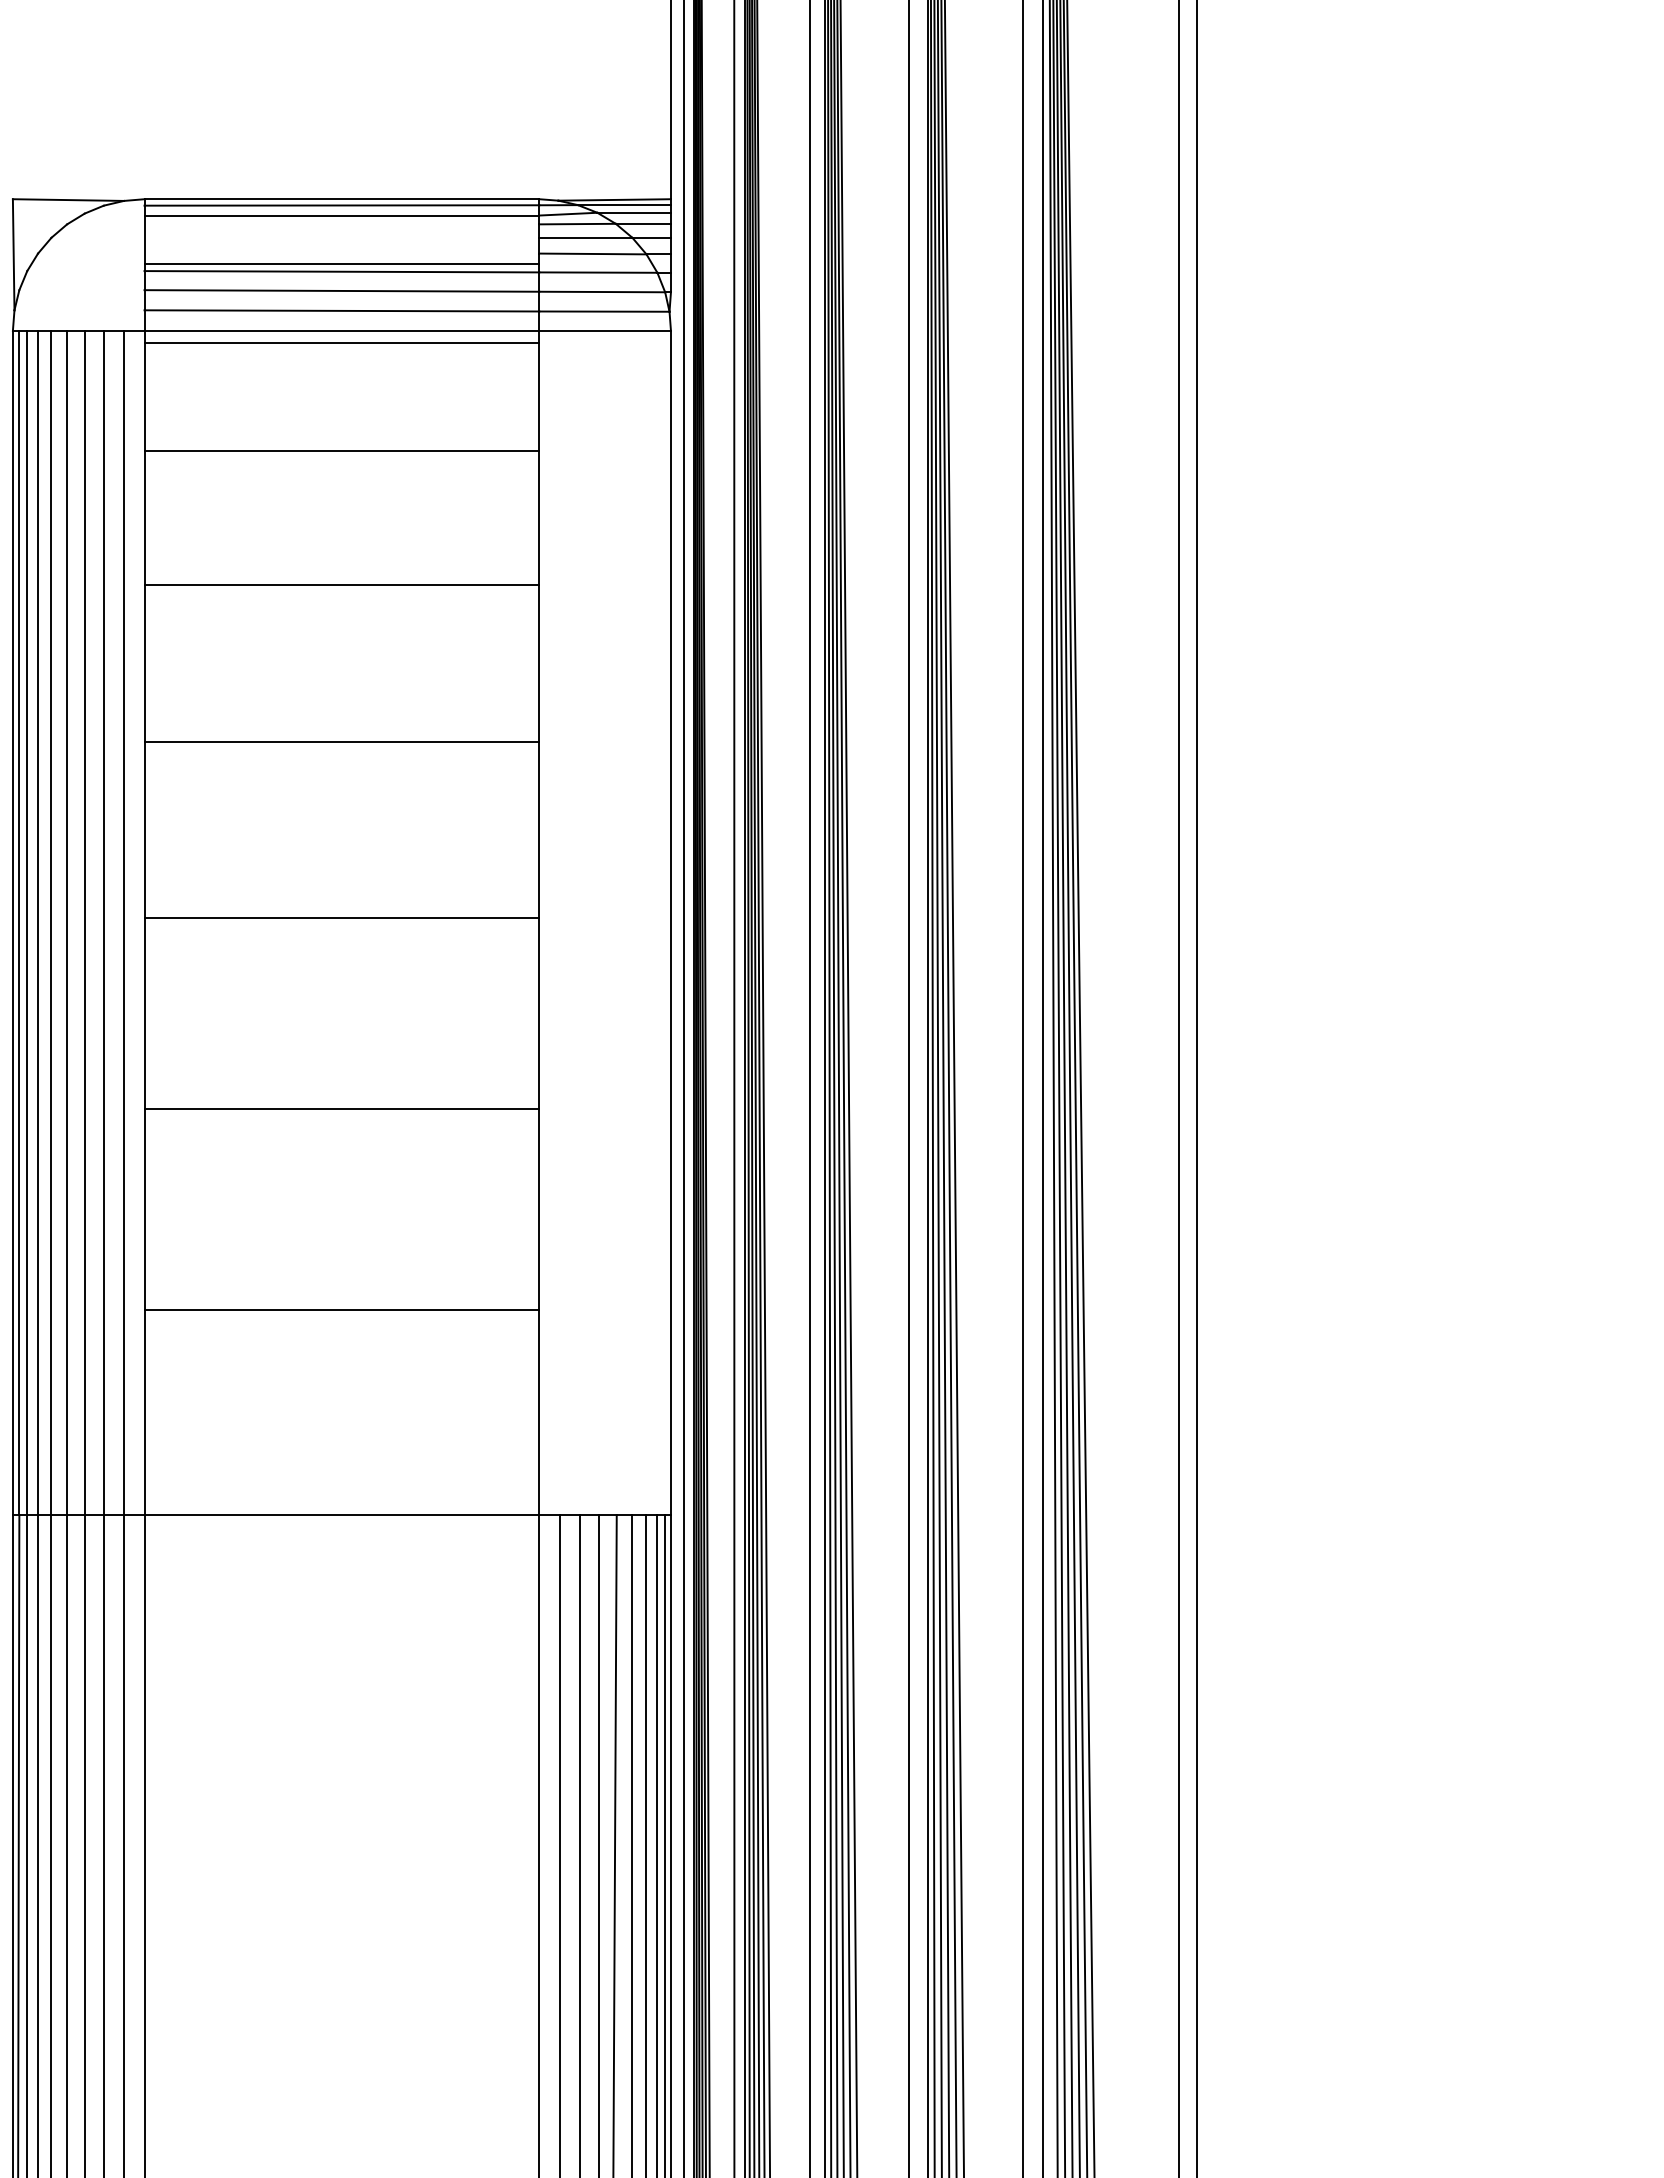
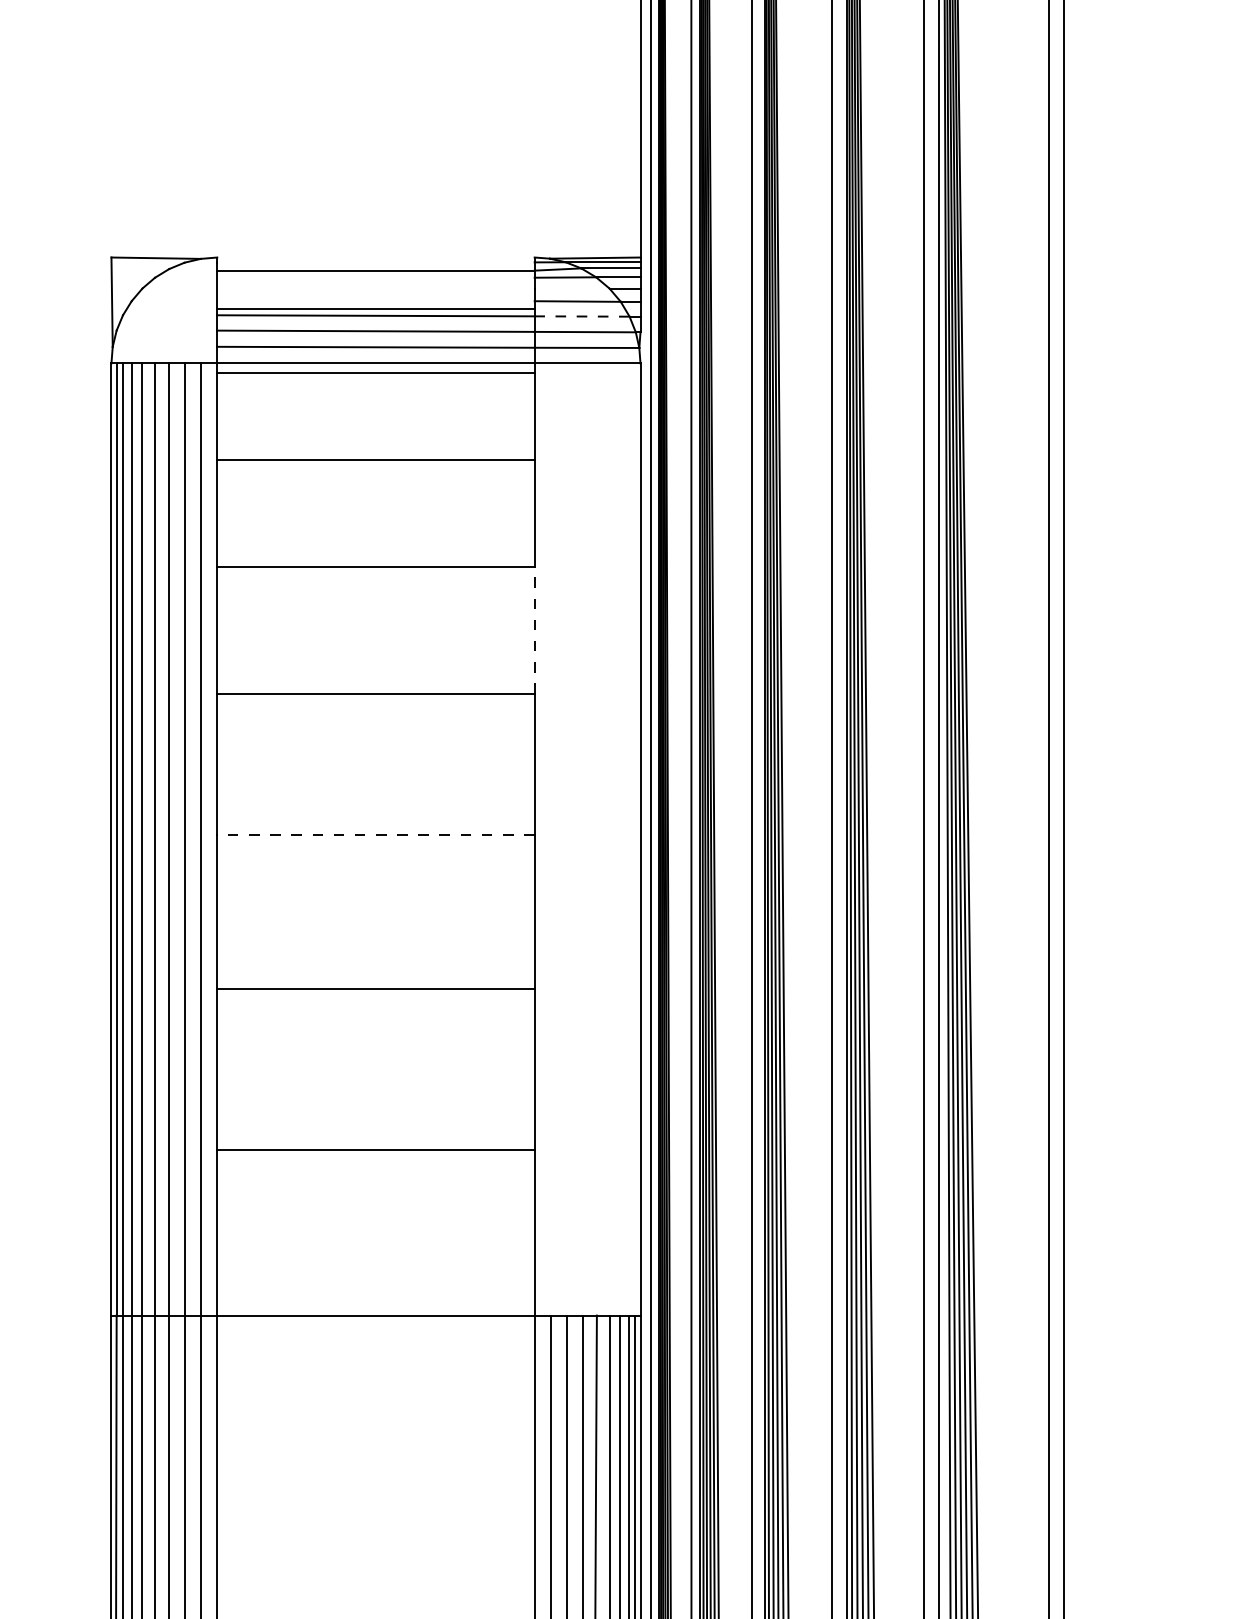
line: (341, 199) -> (375, 257), removed
line: (341, 205) -> (375, 262), removed
line: (585, 237) -> (571, 288), removed
line: (597, 272) -> (581, 316), solid -> dashed
line: (539, 663) -> (534, 630), solid -> dashed
line: (341, 917) -> (375, 834), solid -> dashed

